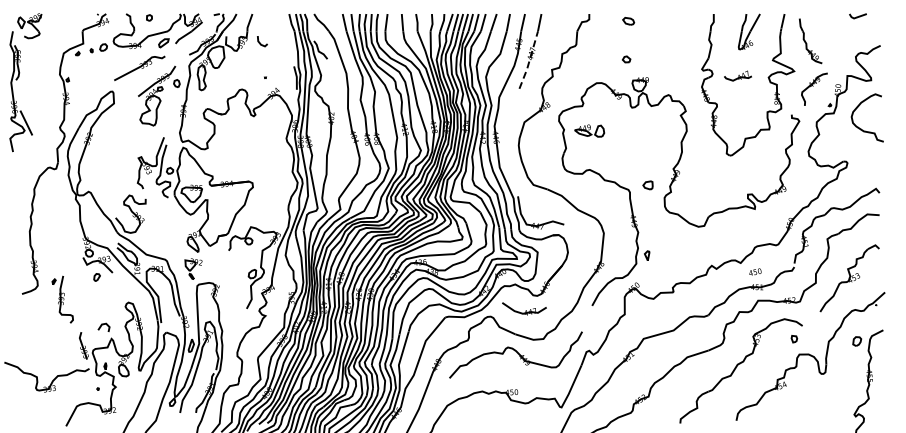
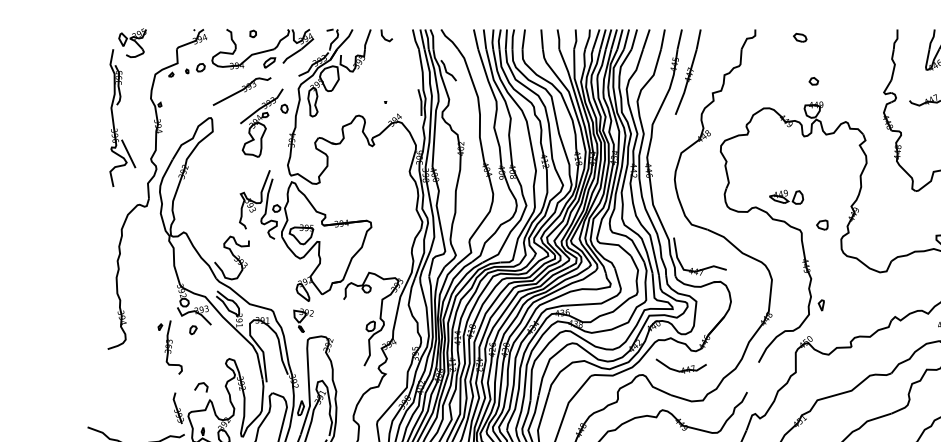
line: (260, 42) -> (384, 36), moved
curve: (627, 58) -> (814, 80), moved
line: (529, 60) -> (687, 82), dashed -> solid
part: (19, 77) -> (120, 101), moved
part: (589, 130) -> (786, 196), moved
part: (62, 299) -> (169, 347), moved

